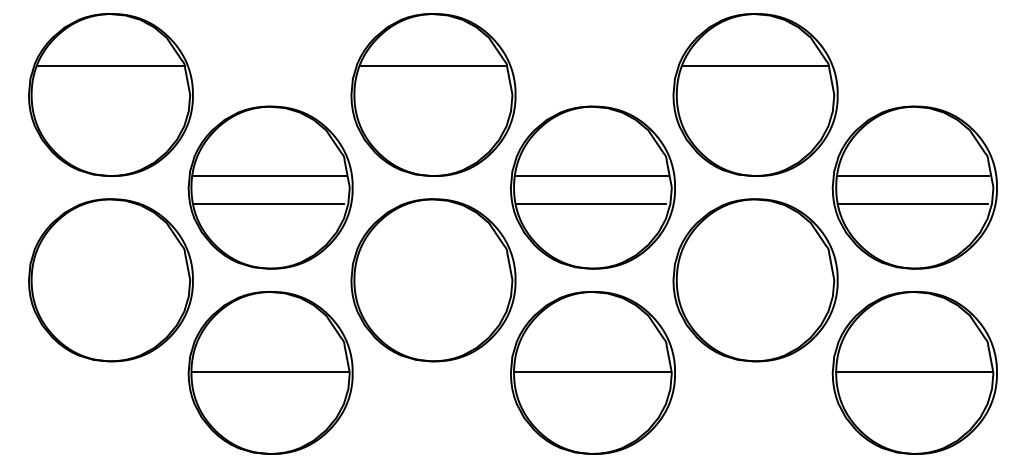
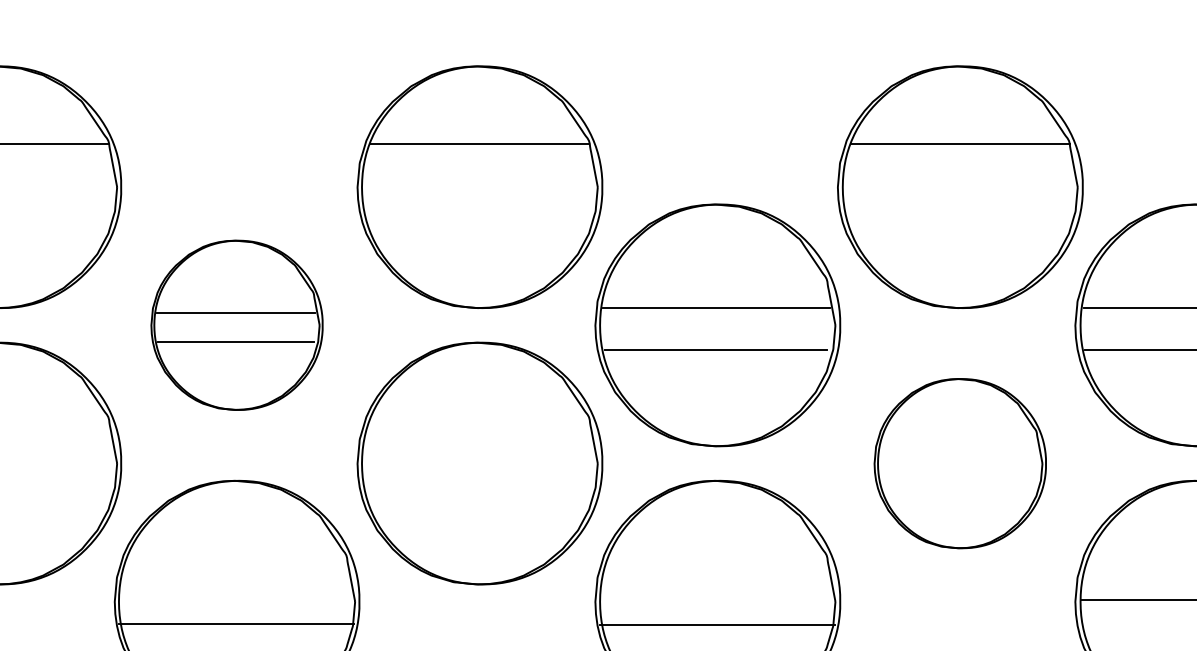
part: (270, 187) -> (236, 325), size x0.7
part: (755, 280) -> (960, 463), size x0.7
line: (270, 371) -> (236, 623), moved
line: (592, 371) -> (717, 624), moved

